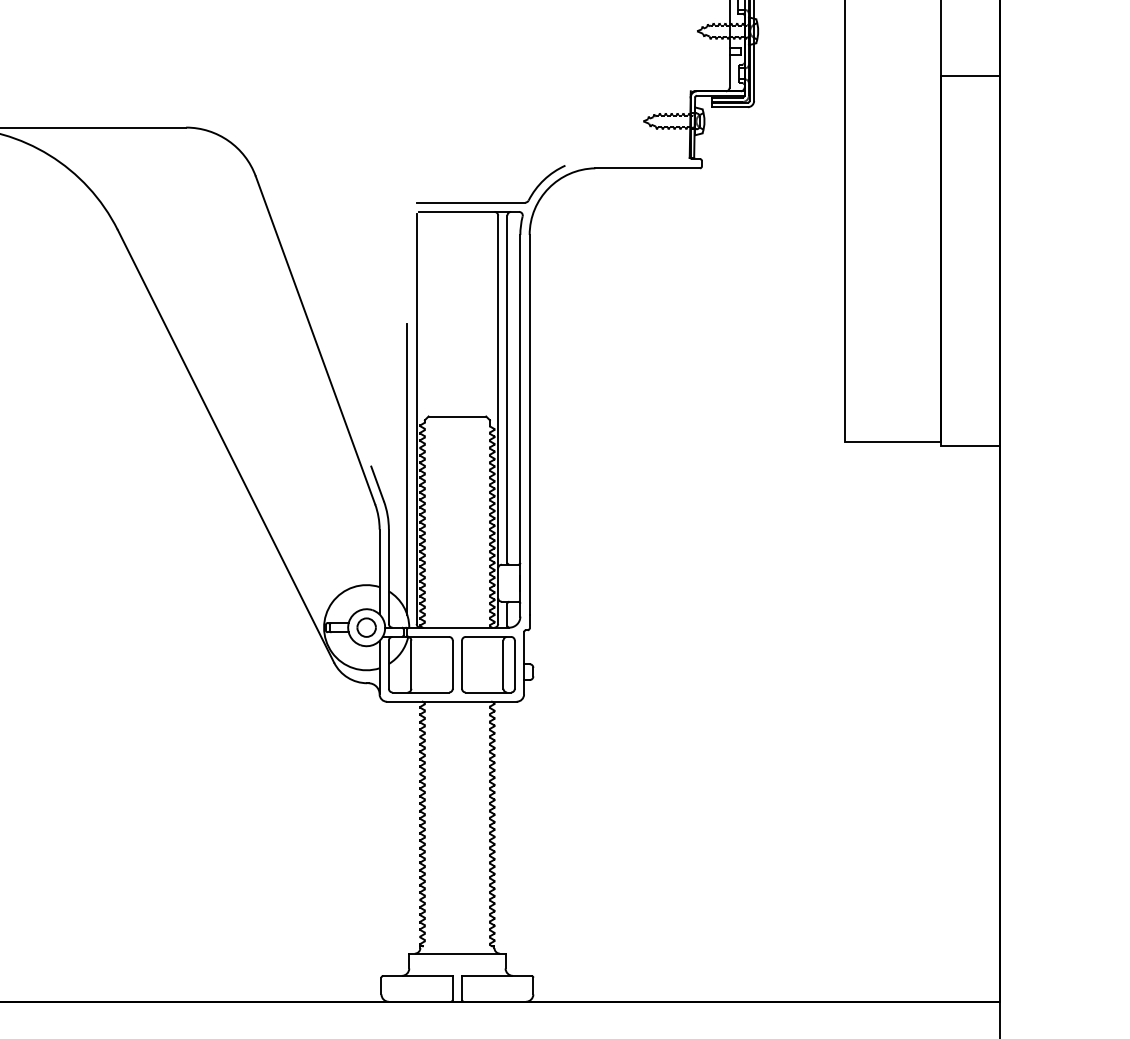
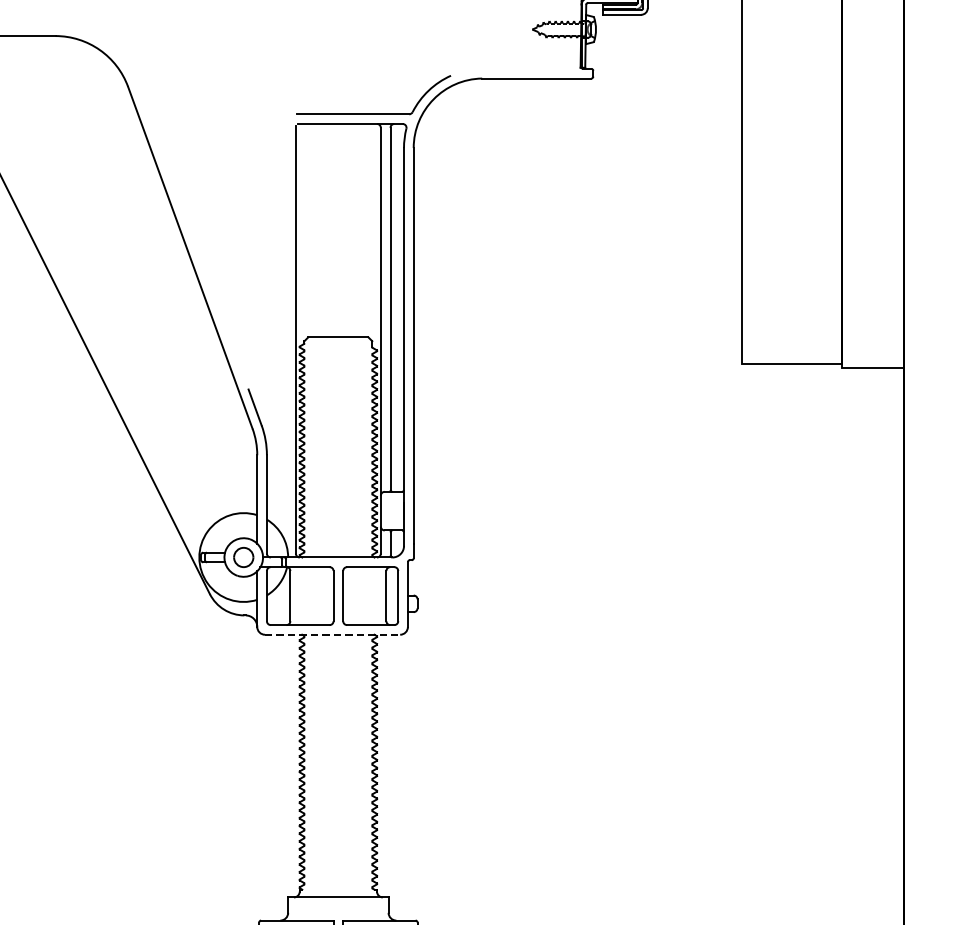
line: (407, 469) -> (286, 392), removed
line: (451, 701) -> (332, 634), solid -> dashed

